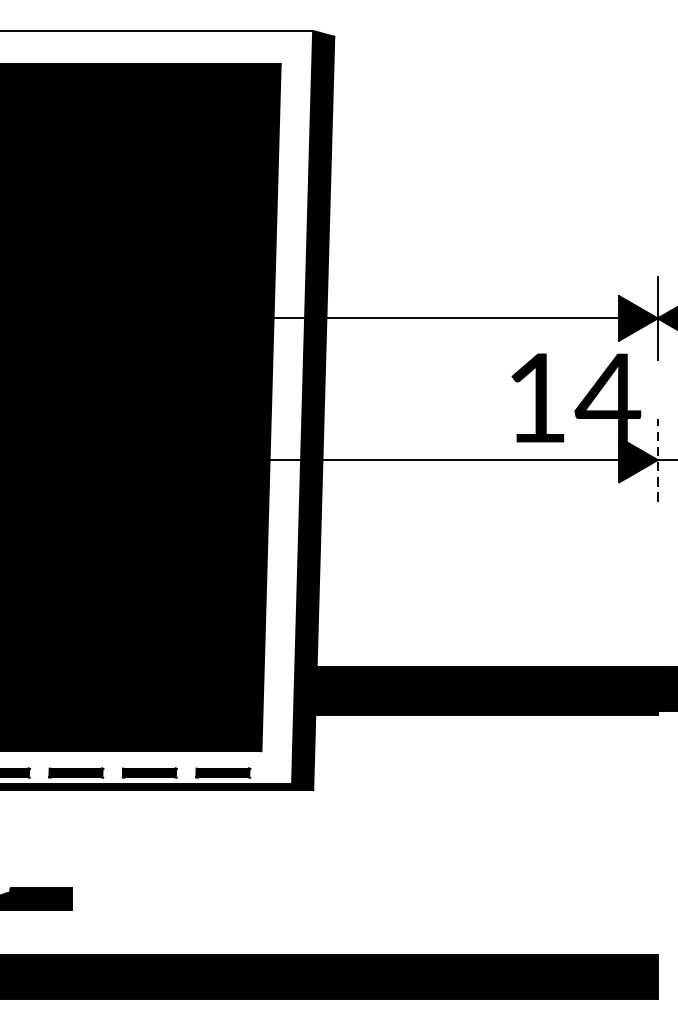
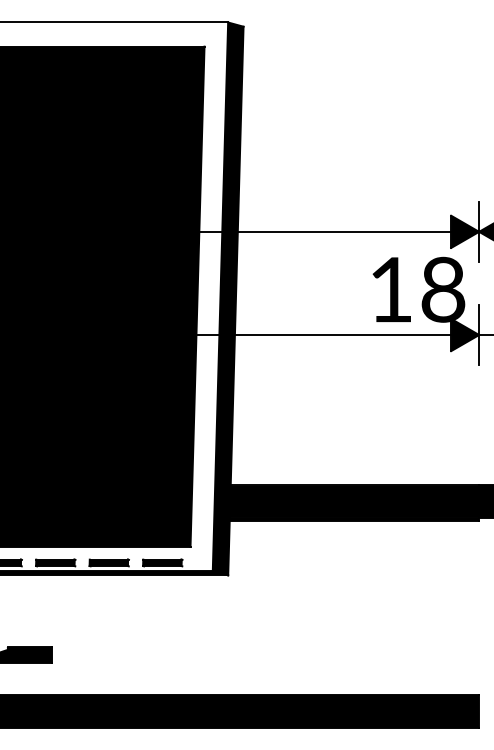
text: (607, 397) -> (442, 289), 14 -> 18
line: (658, 459) -> (479, 334), dashed -> solid

